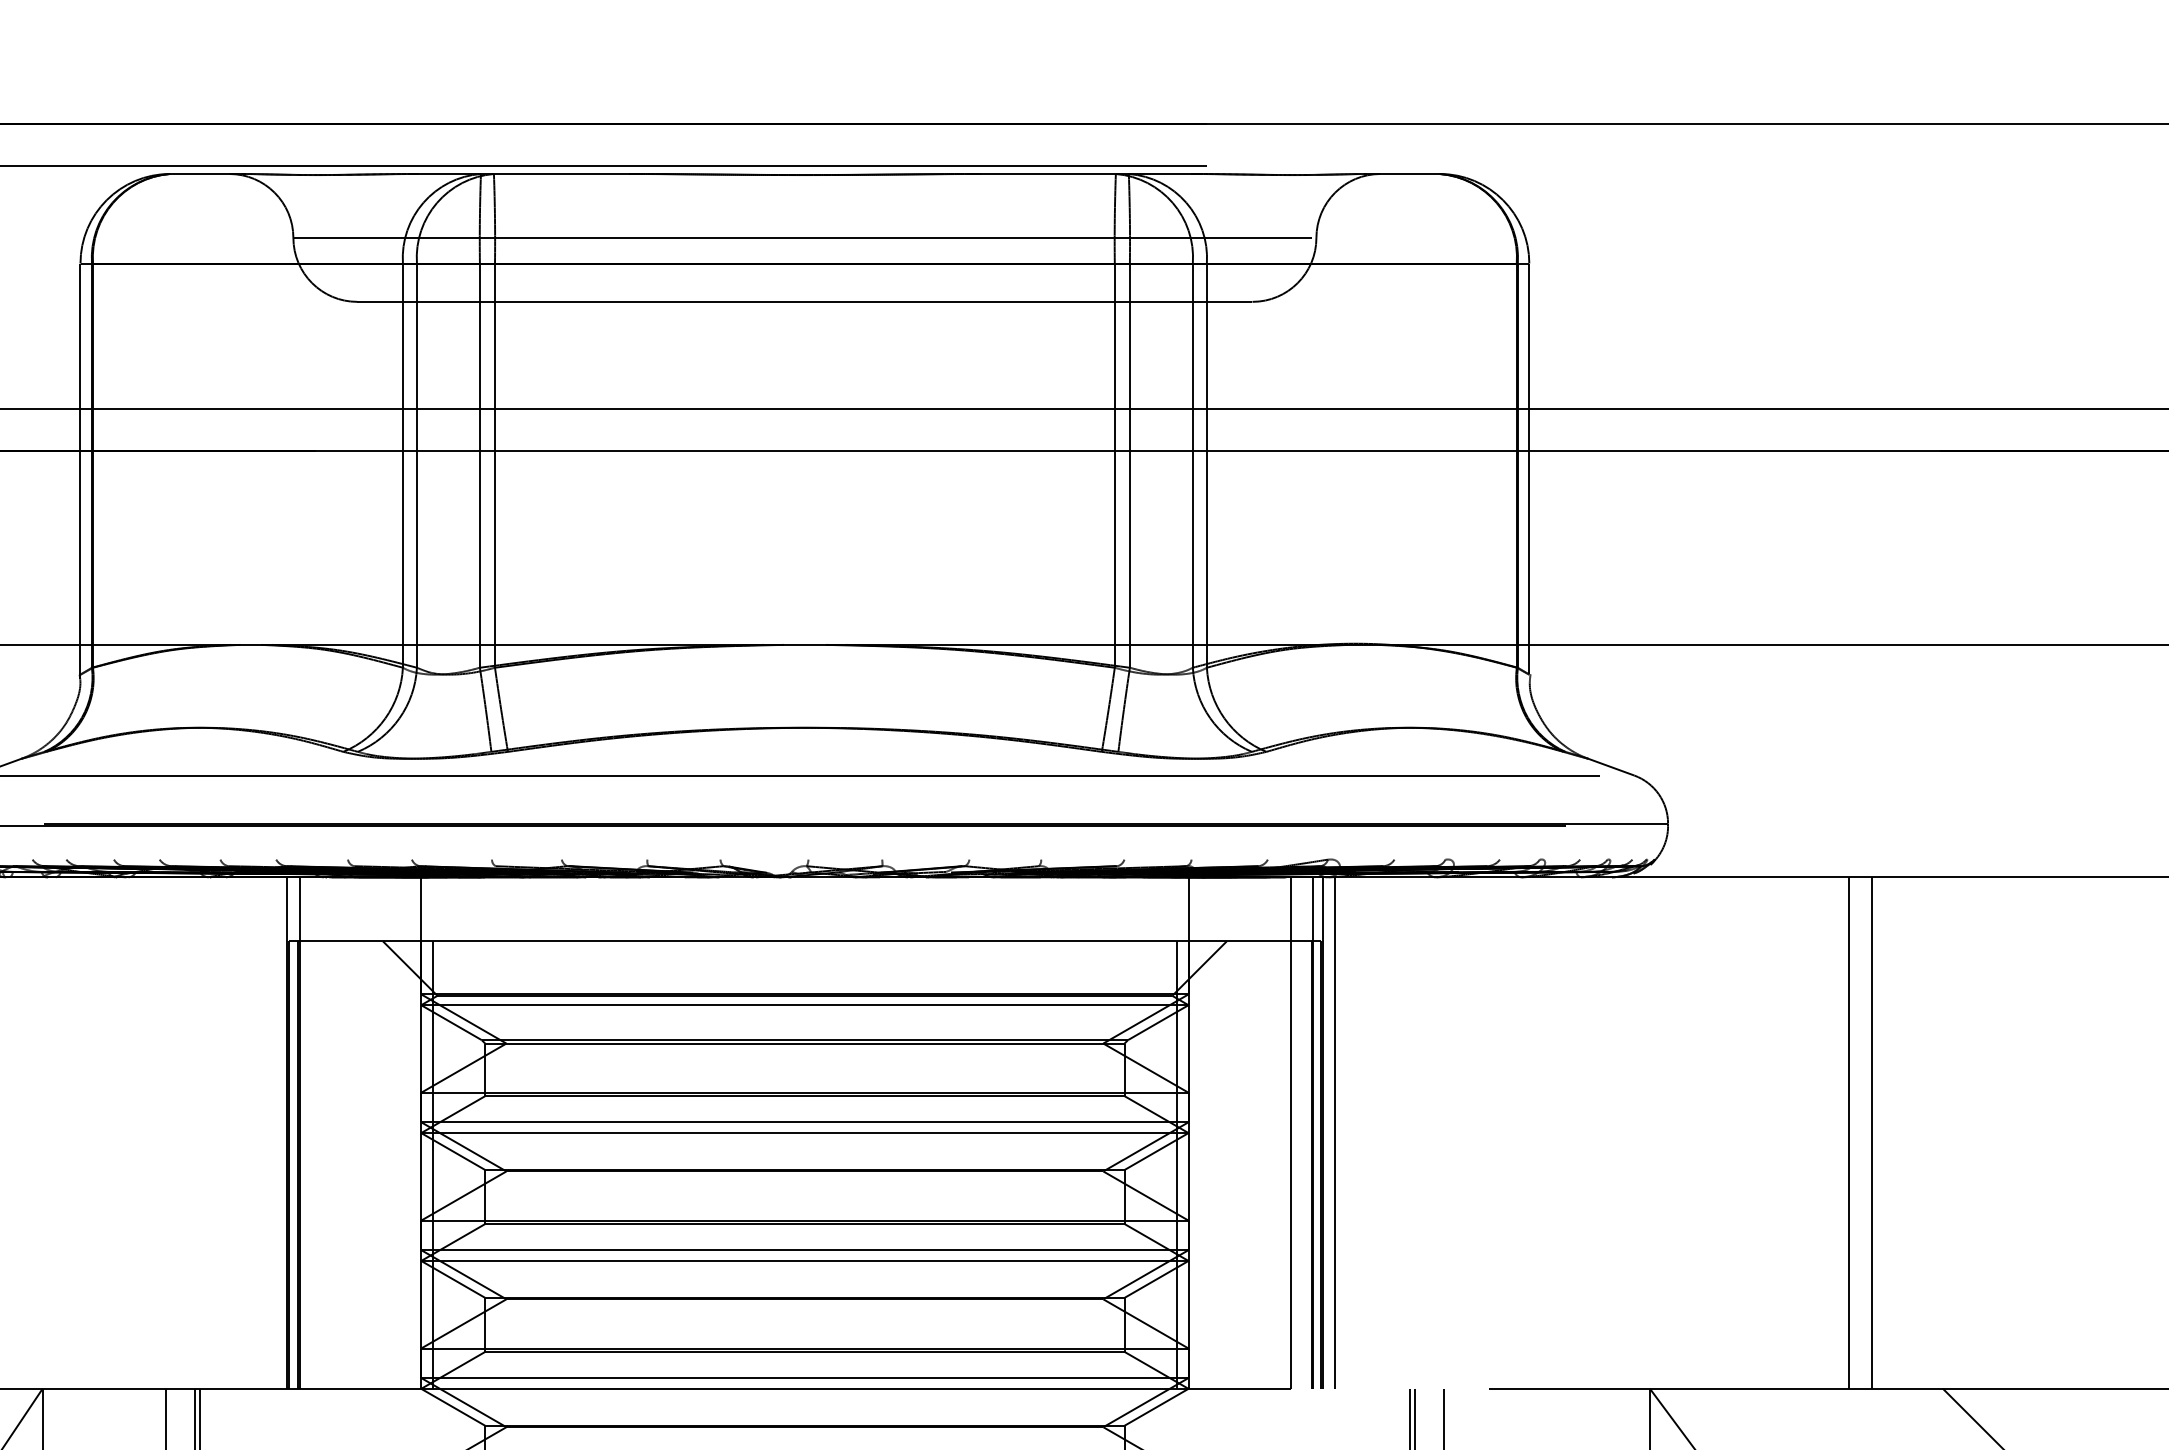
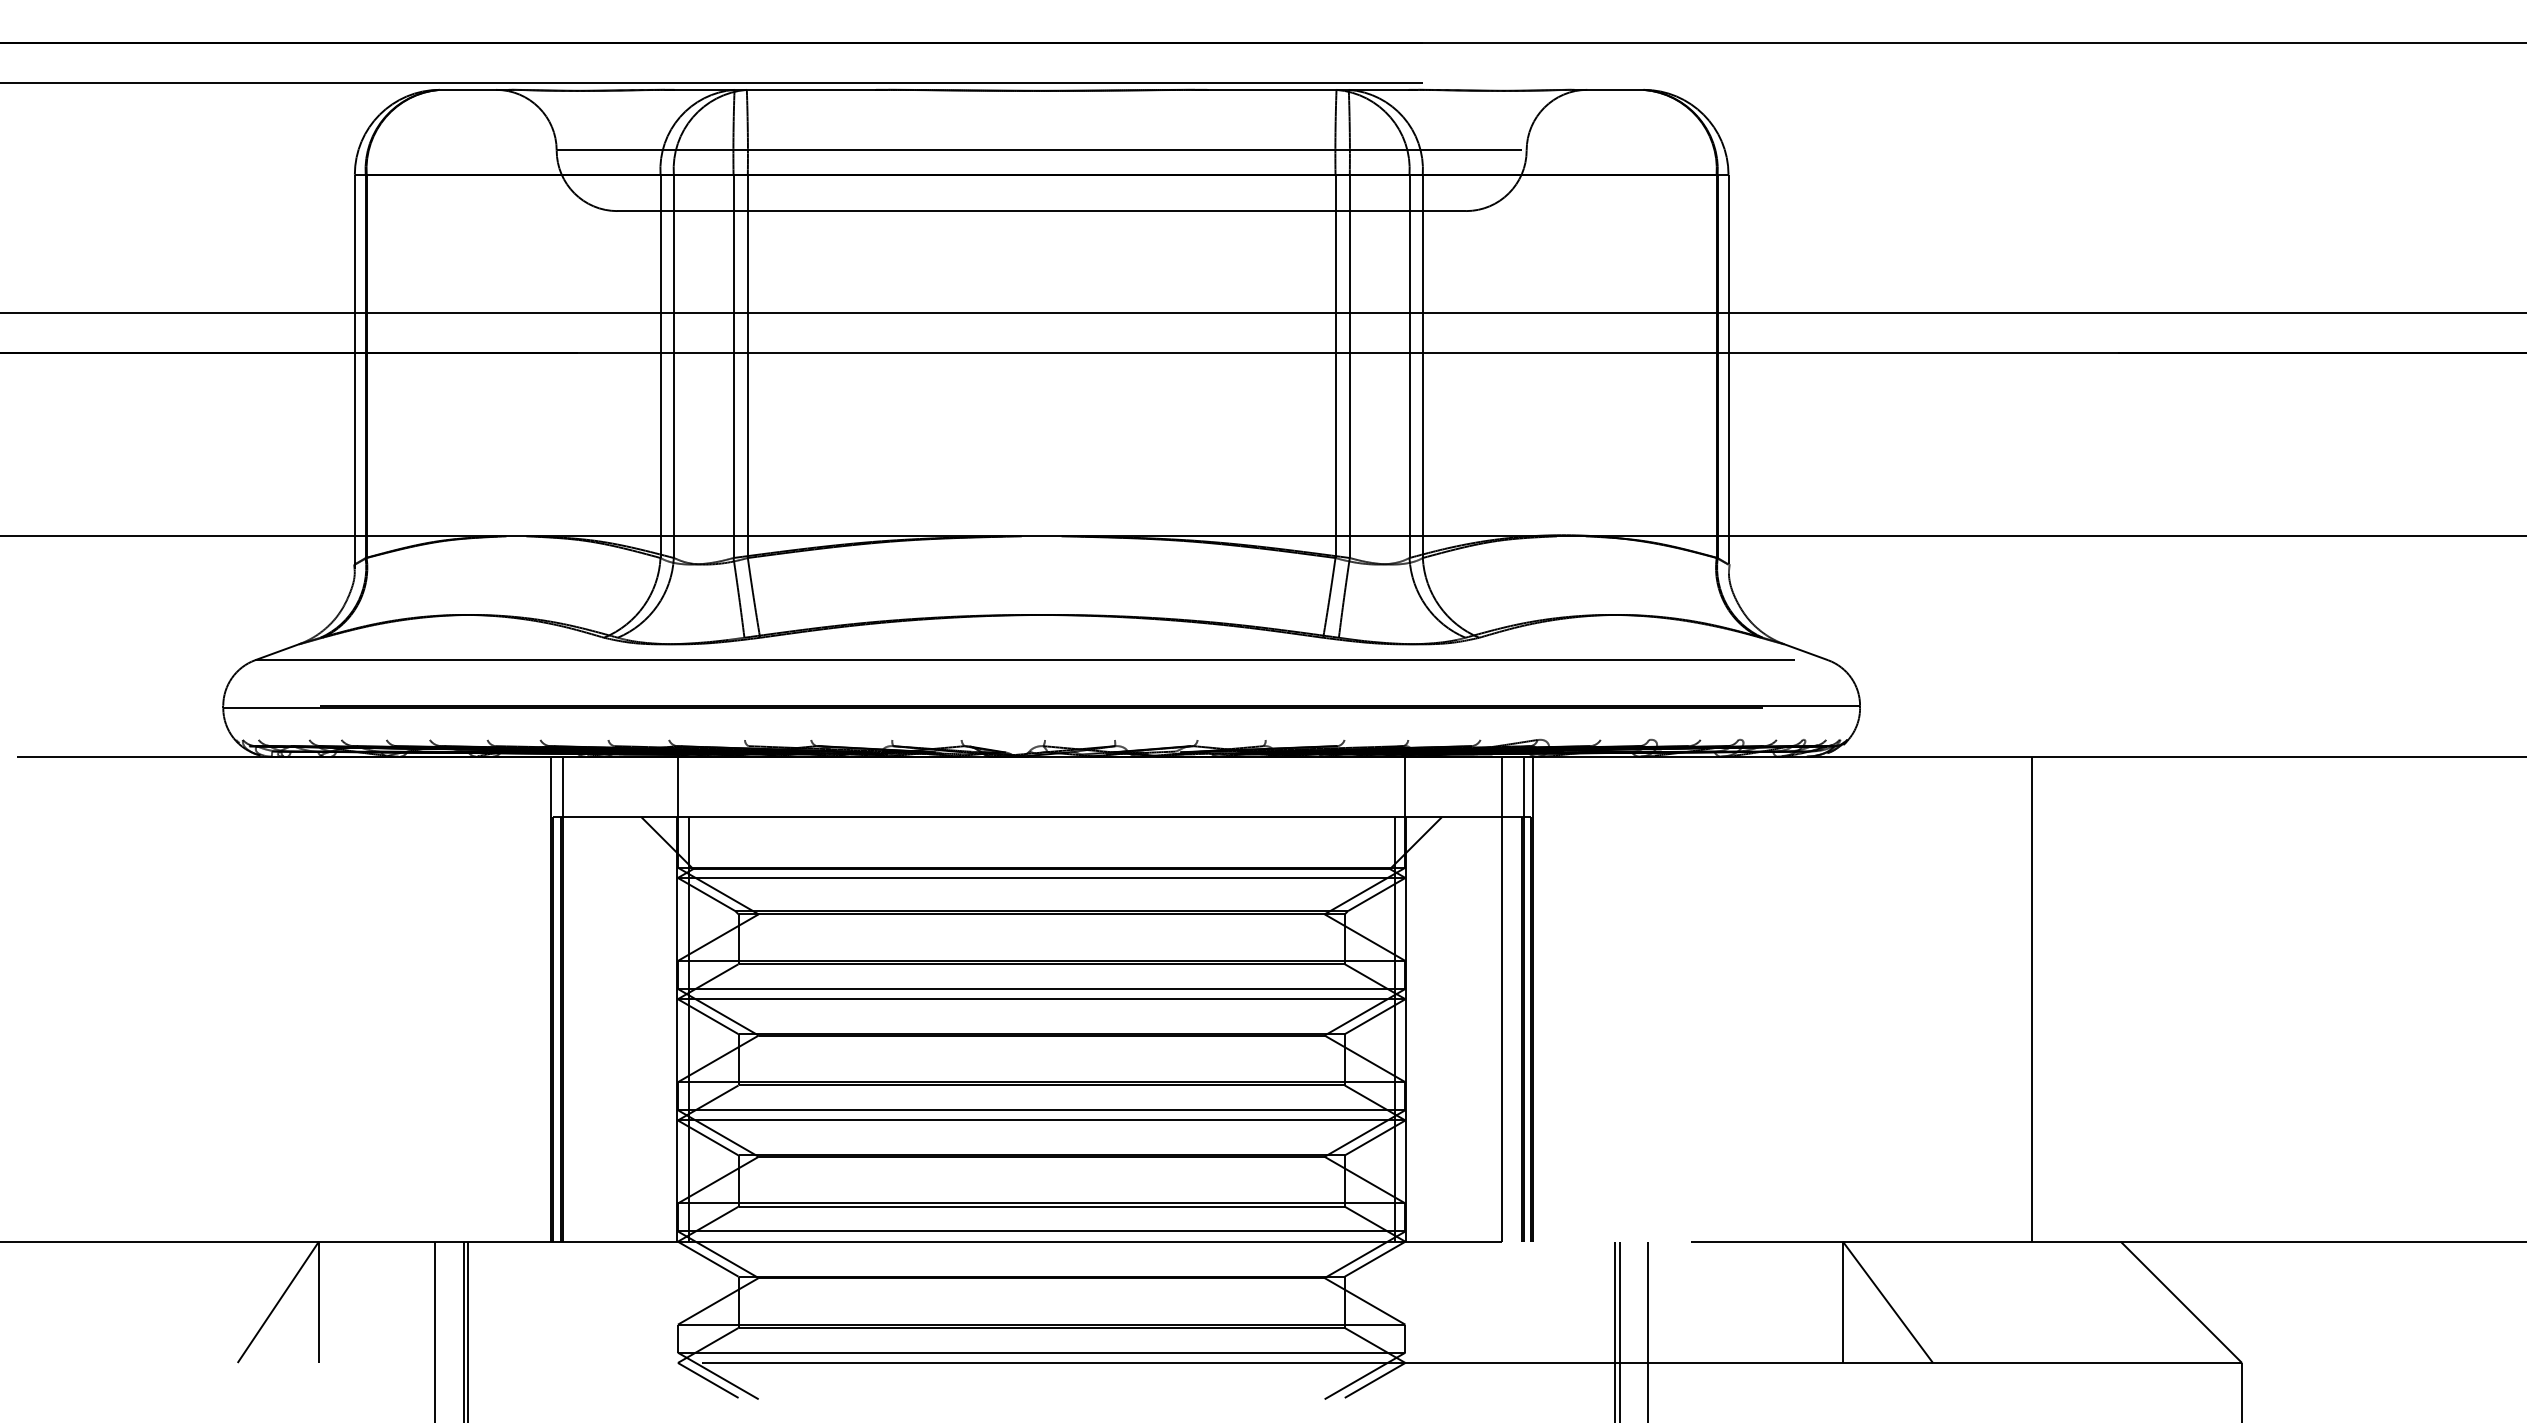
line: (1335, 1132) -> (1544, 998), removed
line: (1872, 1132) -> (2053, 998), removed

